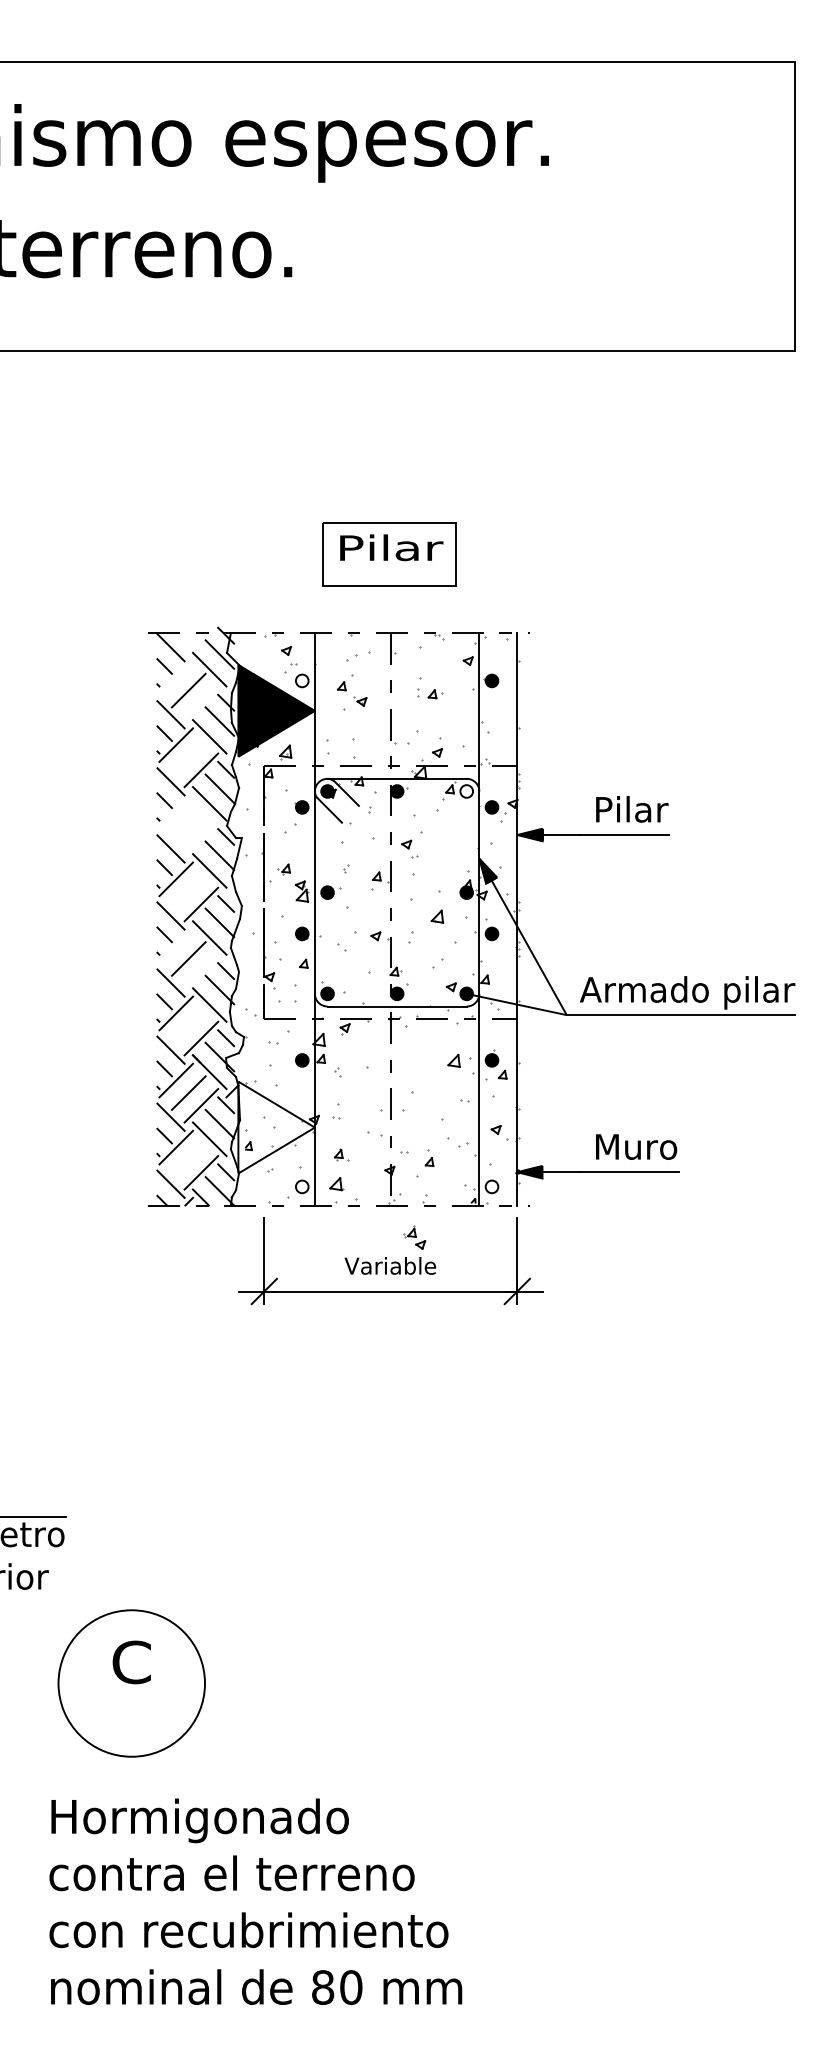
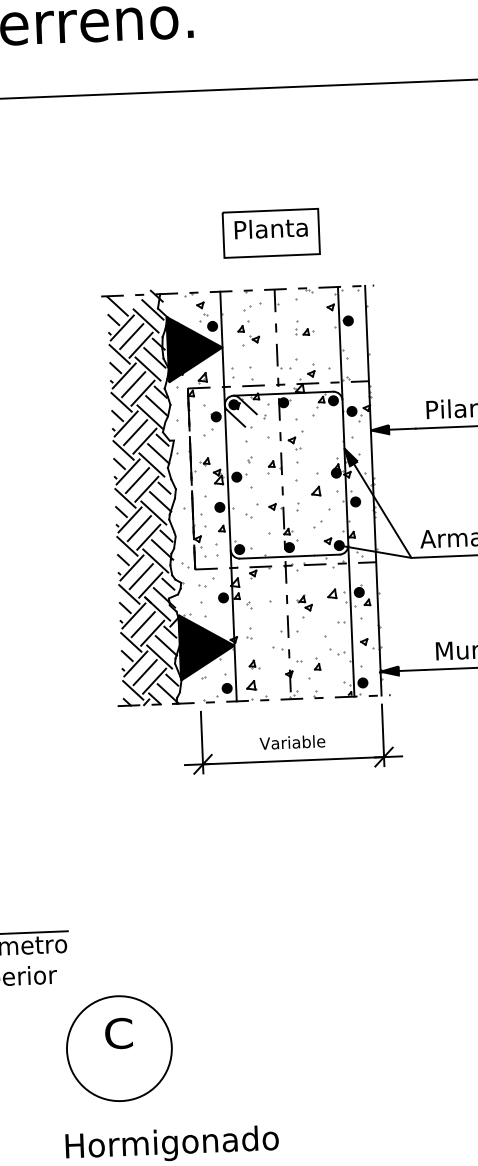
text: (390, 547) -> (271, 228), Pilar -> Planta
line: (175, 677) -> (121, 327), added
fill: (301, 680) -> (212, 326), added
line: (201, 703) -> (141, 345), added
line: (188, 757) -> (133, 384), added
fill: (466, 791) -> (333, 400), added
line: (175, 812) -> (125, 424), added
line: (188, 824) -> (135, 432), added
line: (201, 837) -> (145, 441), added
line: (188, 891) -> (137, 480), added
line: (175, 946) -> (129, 520), added
line: (201, 971) -> (148, 537), added
line: (188, 1025) -> (141, 576), added
fill: (276, 1127) -> (207, 646), added
line: (188, 1160) -> (145, 672), added
fill: (301, 1186) -> (226, 688), added
fill: (491, 1186) -> (362, 682), added
part: (414, 1237) -> (304, 602), moved

